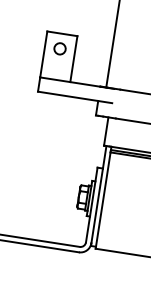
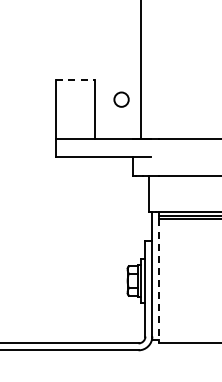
line: (63, 33) -> (76, 80), solid -> dashed
circle: (60, 48) -> (121, 99), moved
line: (102, 200) -> (158, 281), solid -> dashed

